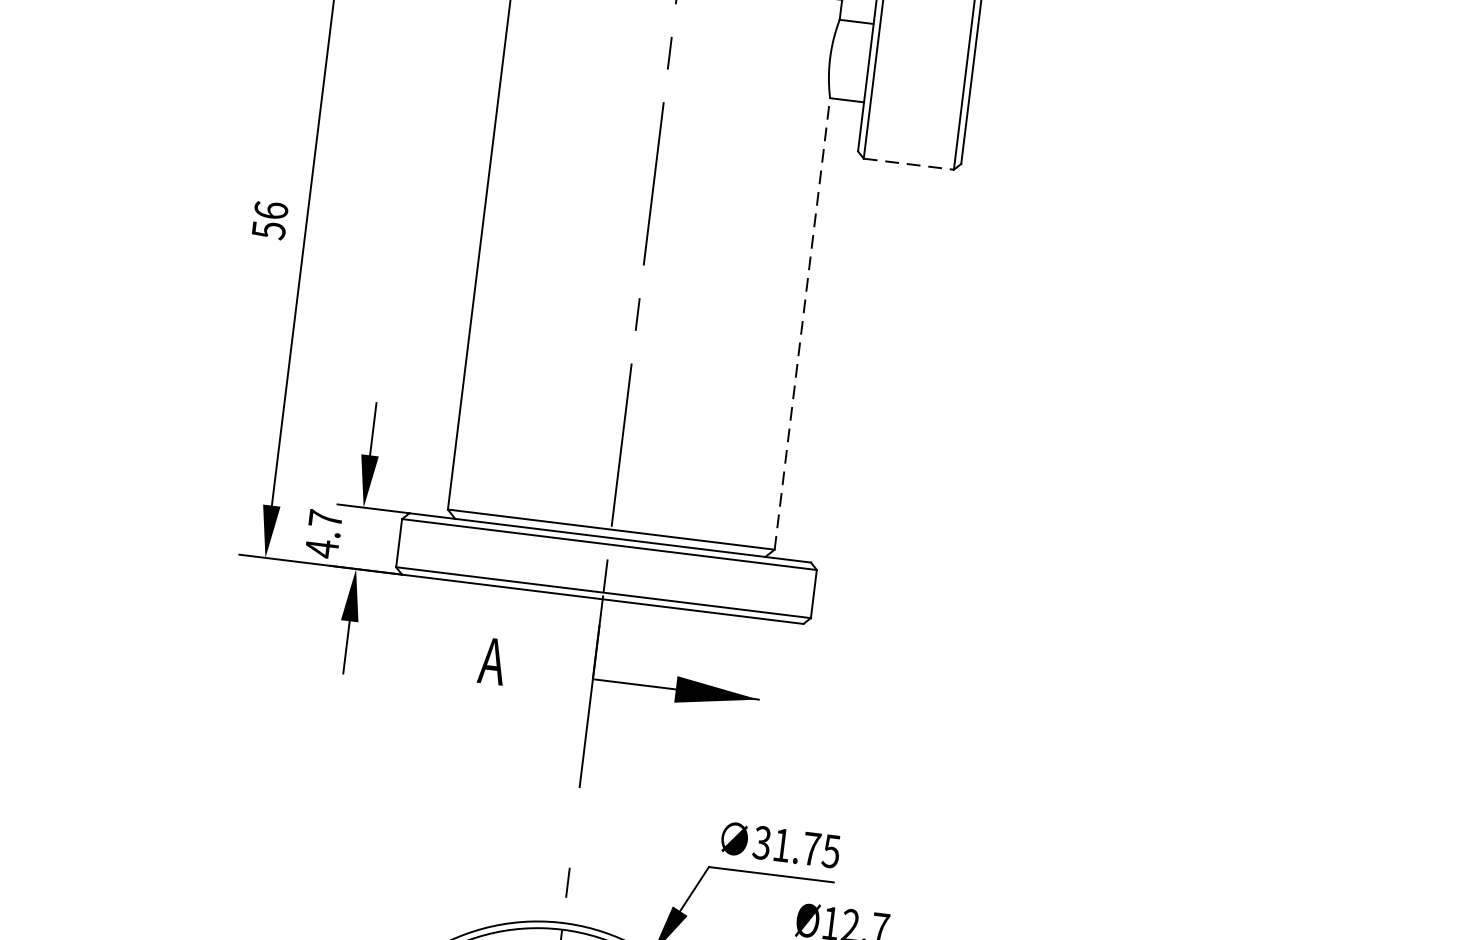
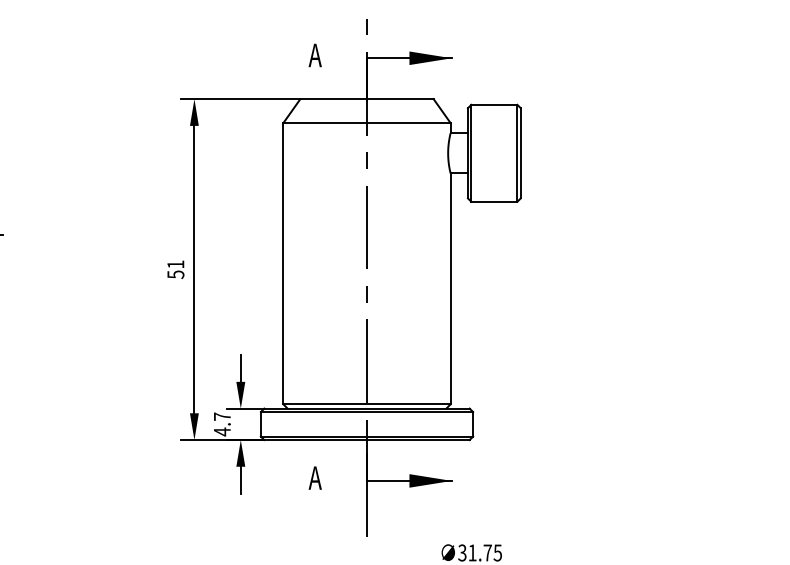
line: (909, 163) -> (494, 201), dashed -> solid
text: (270, 210) -> (175, 264), 56 -> 51
line: (802, 323) -> (450, 288), dashed -> solid

